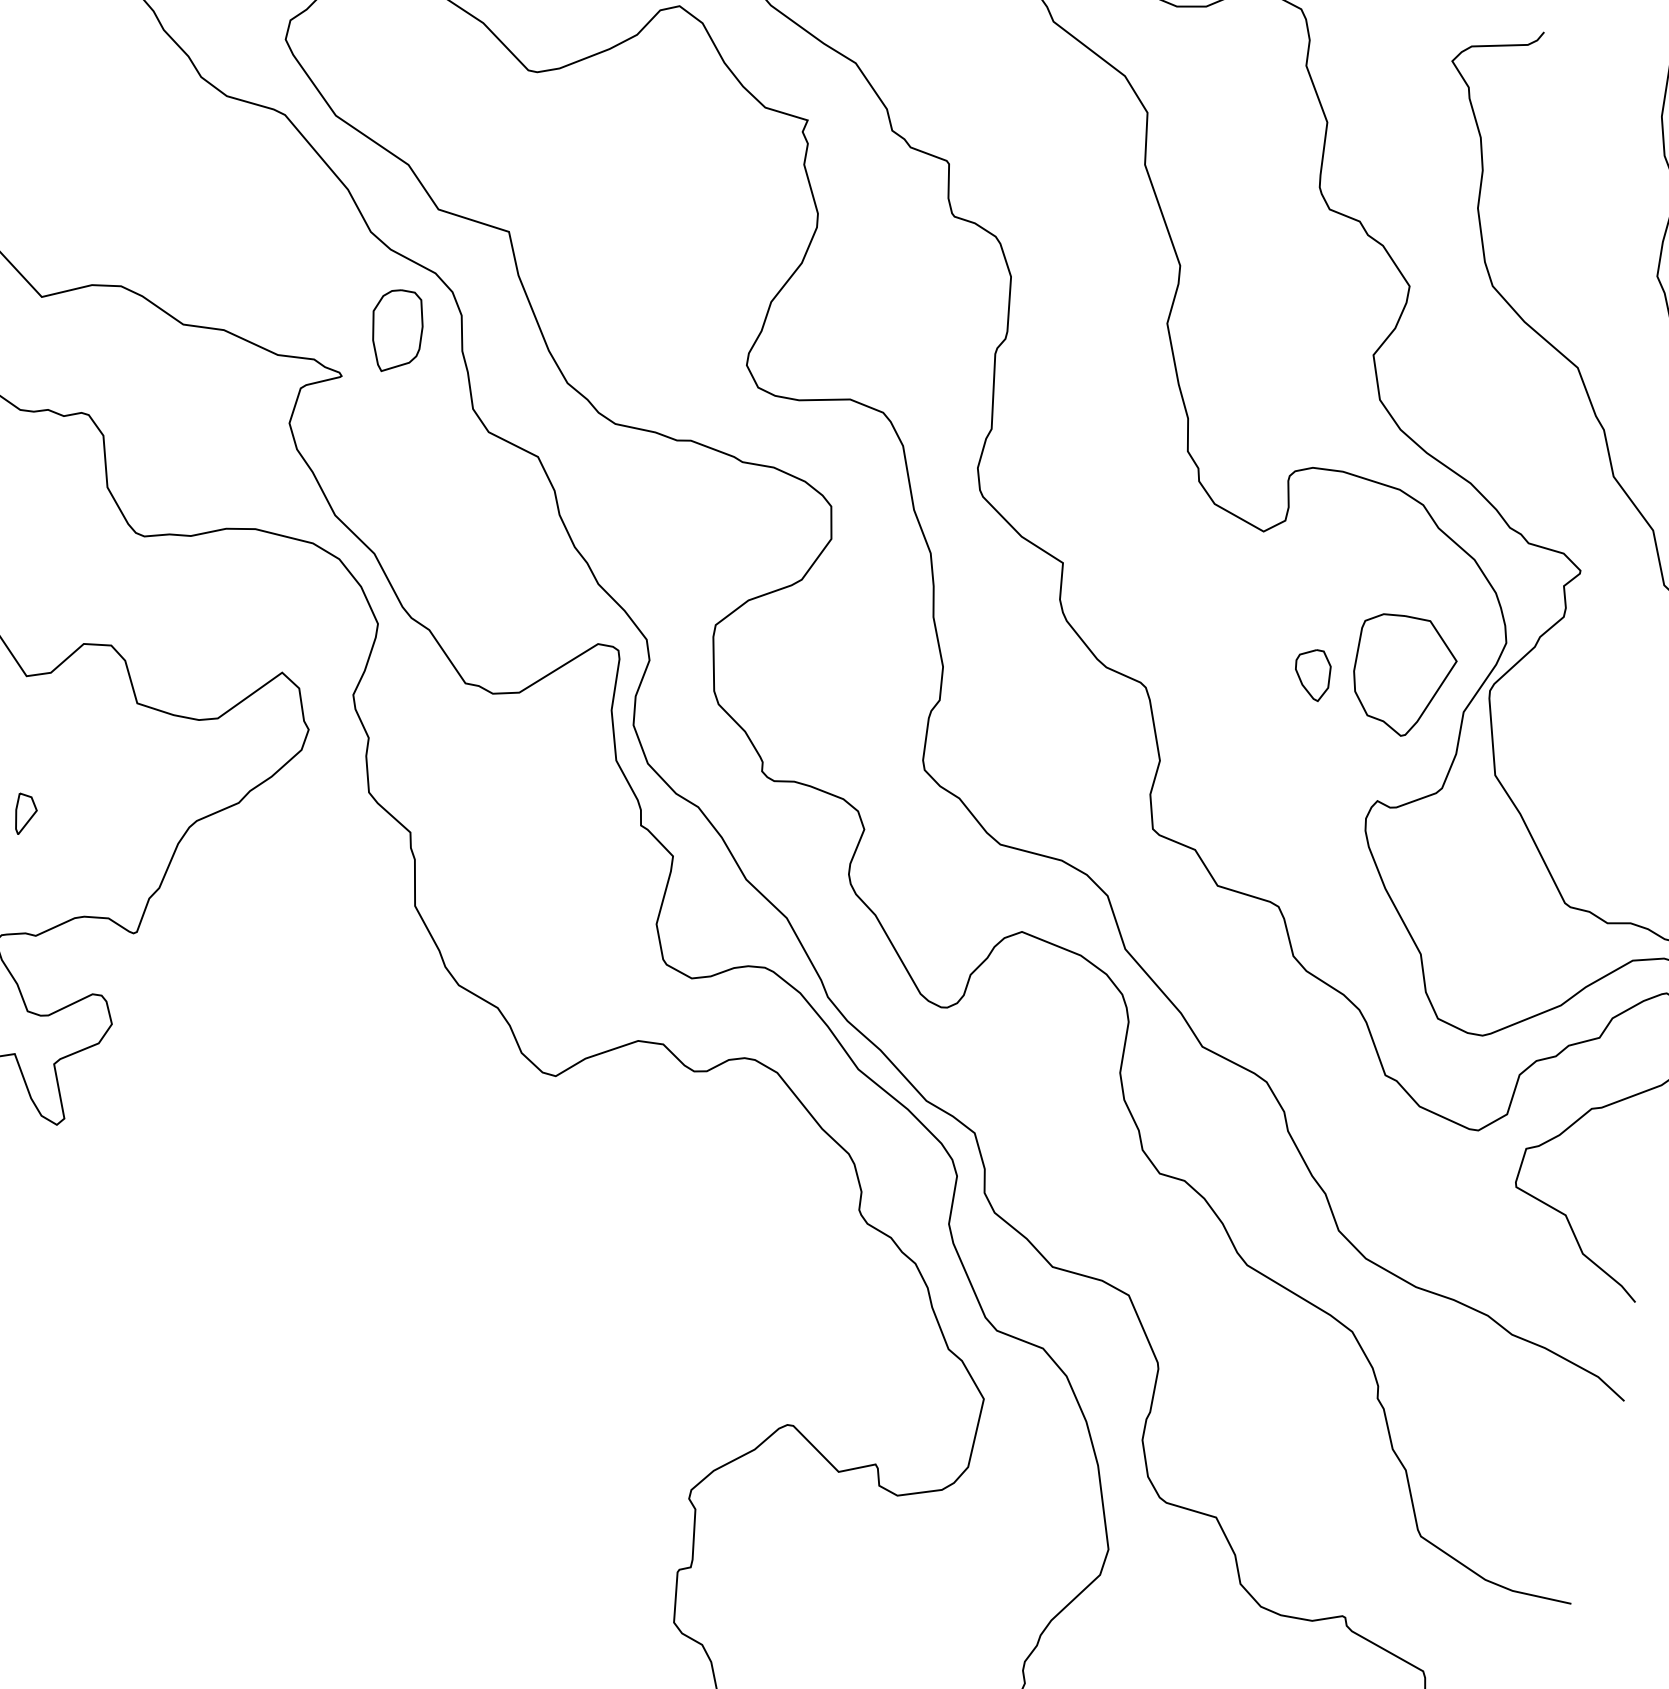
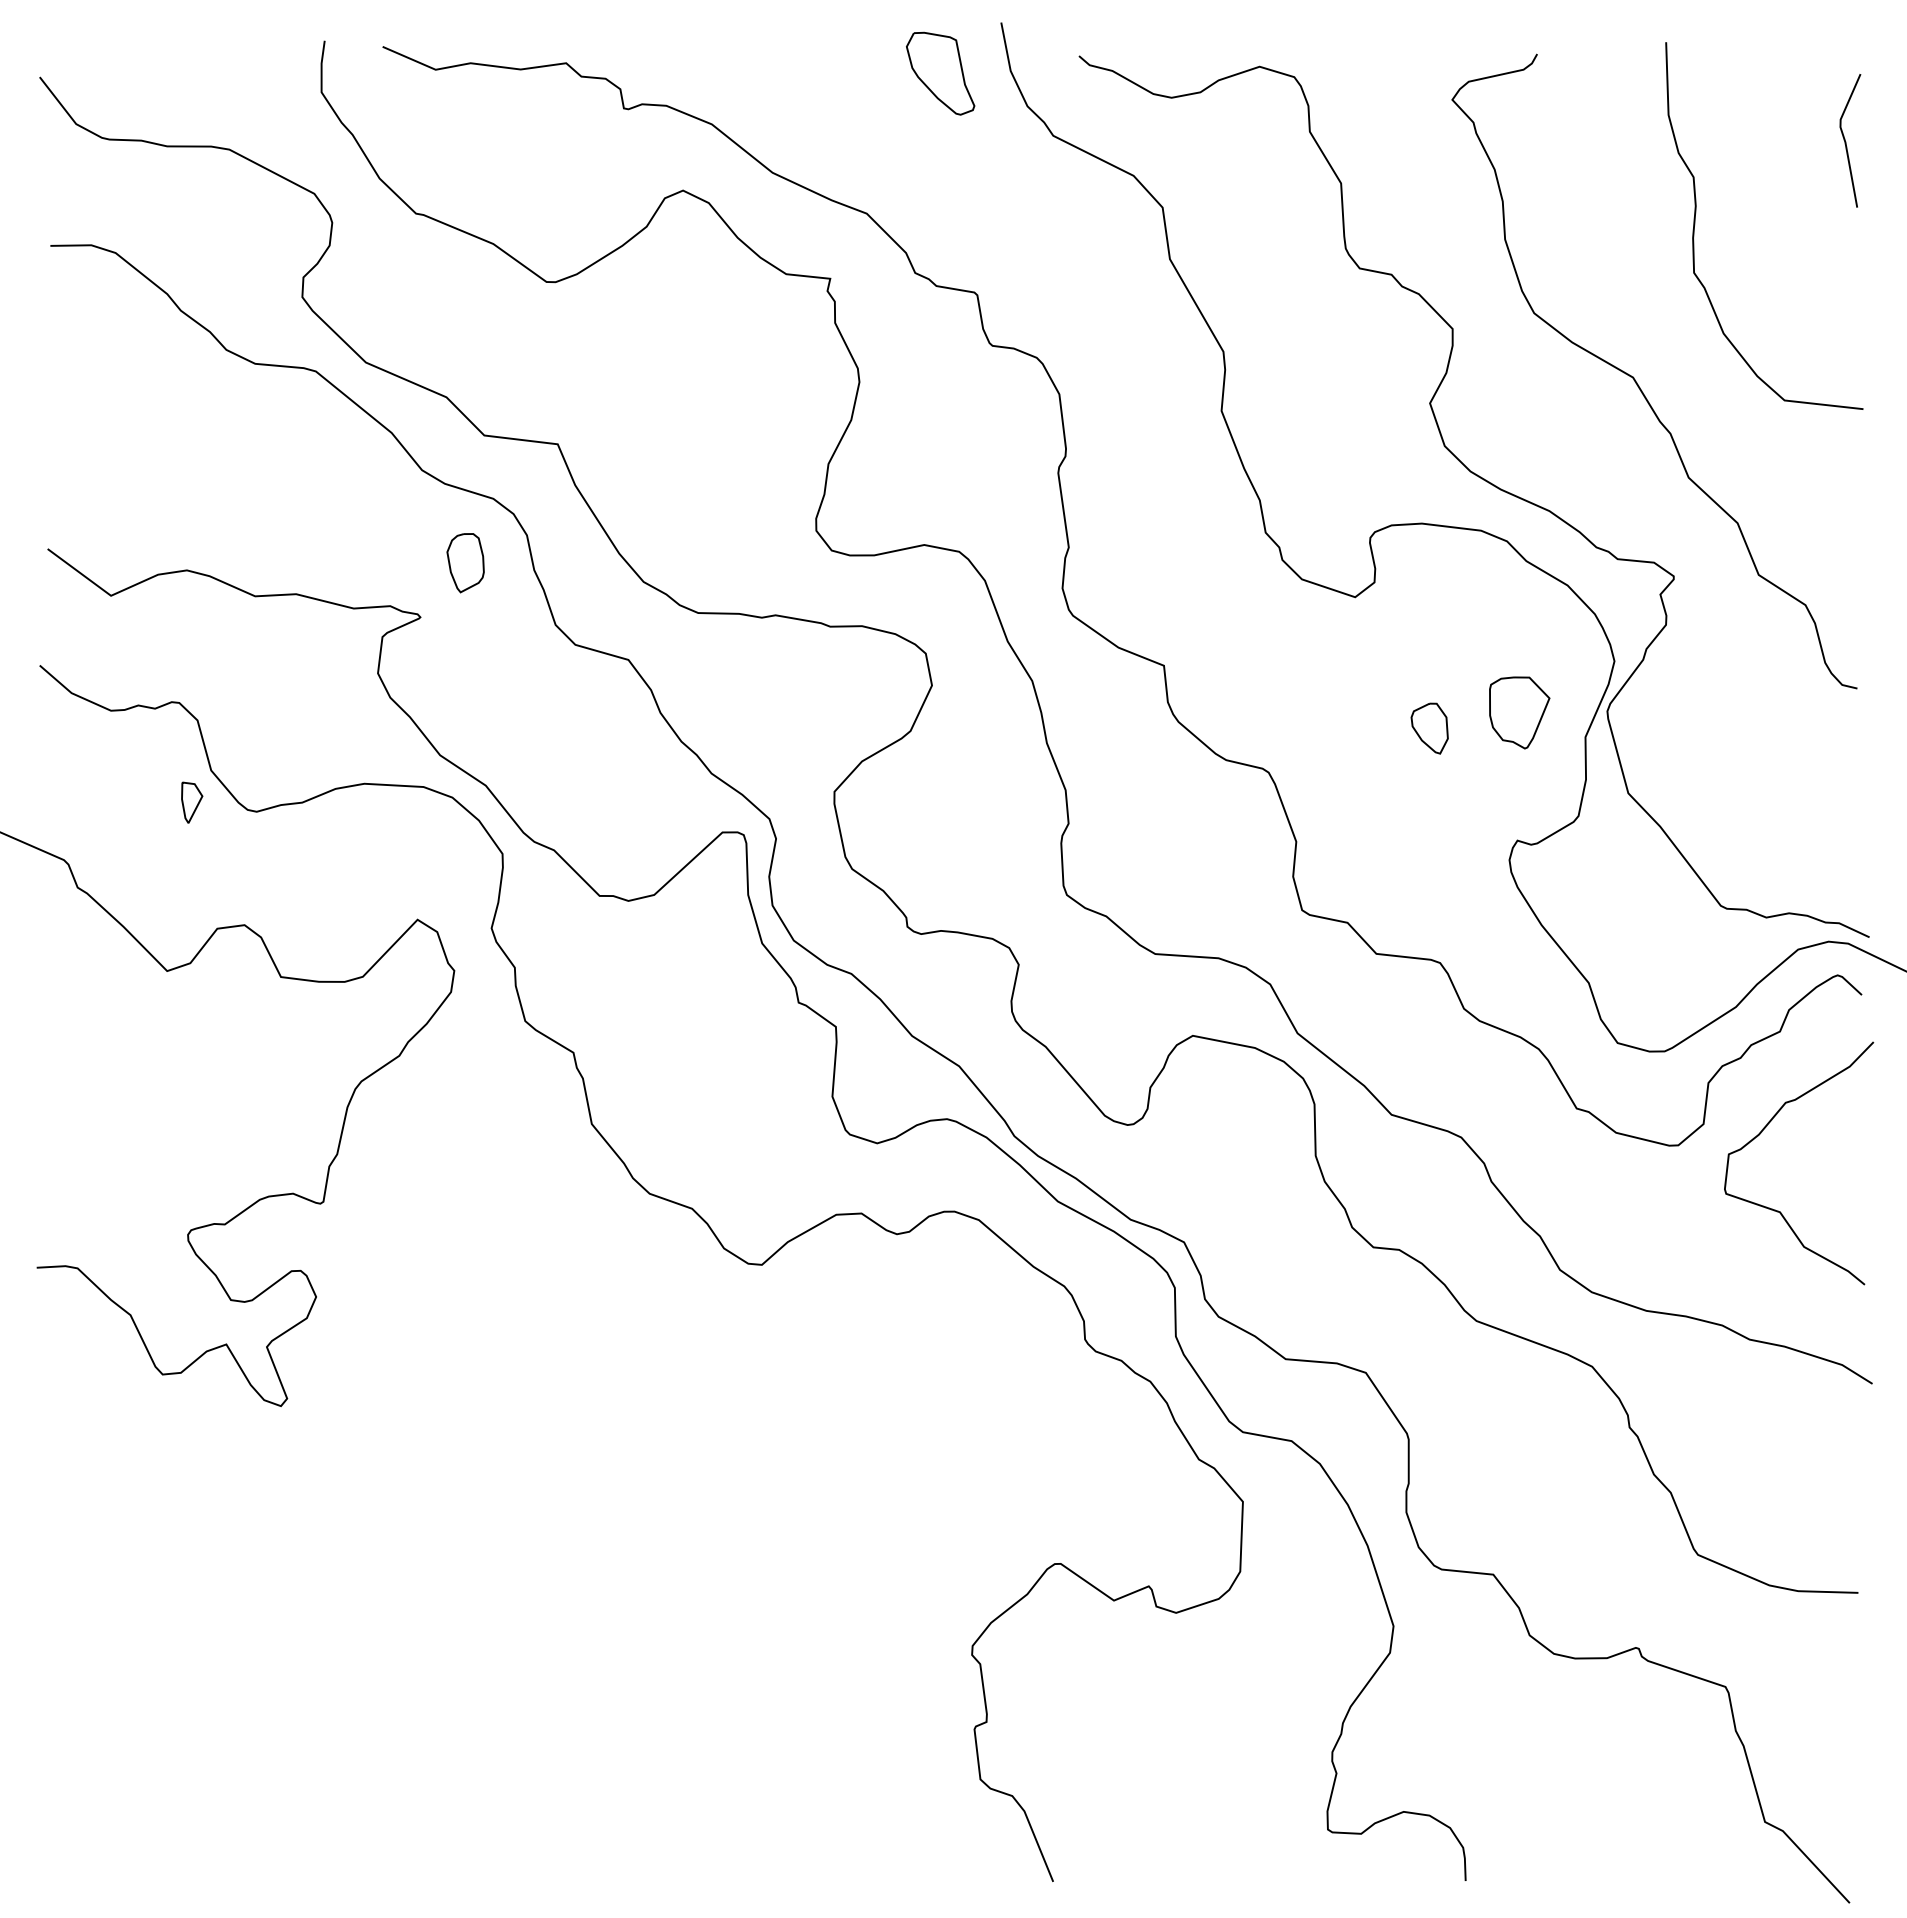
part: (396, 330) -> (465, 562), size x0.7
part: (1403, 675) -> (1519, 712), size x0.6
part: (25, 814) -> (192, 802), moved

